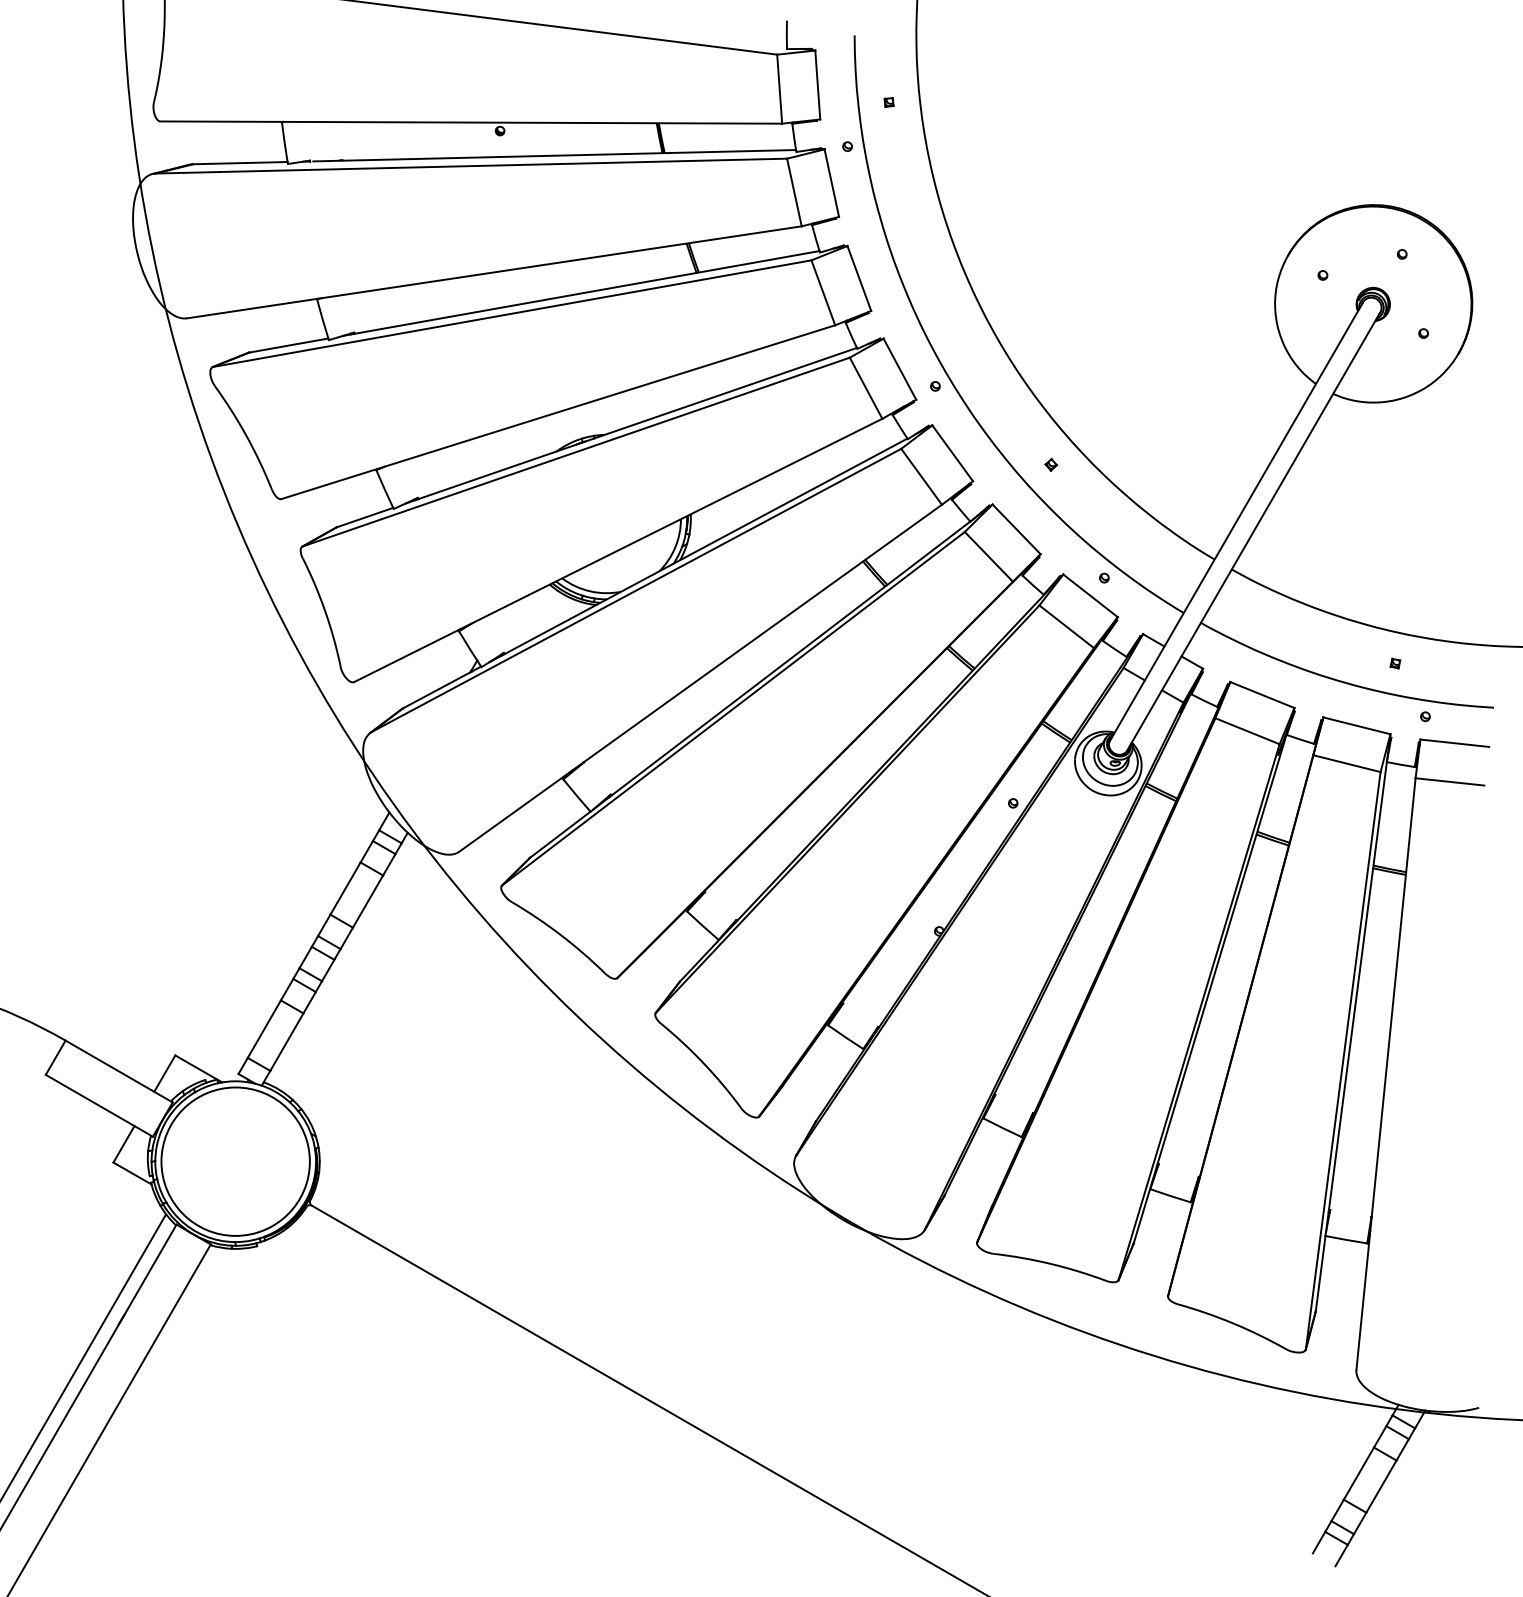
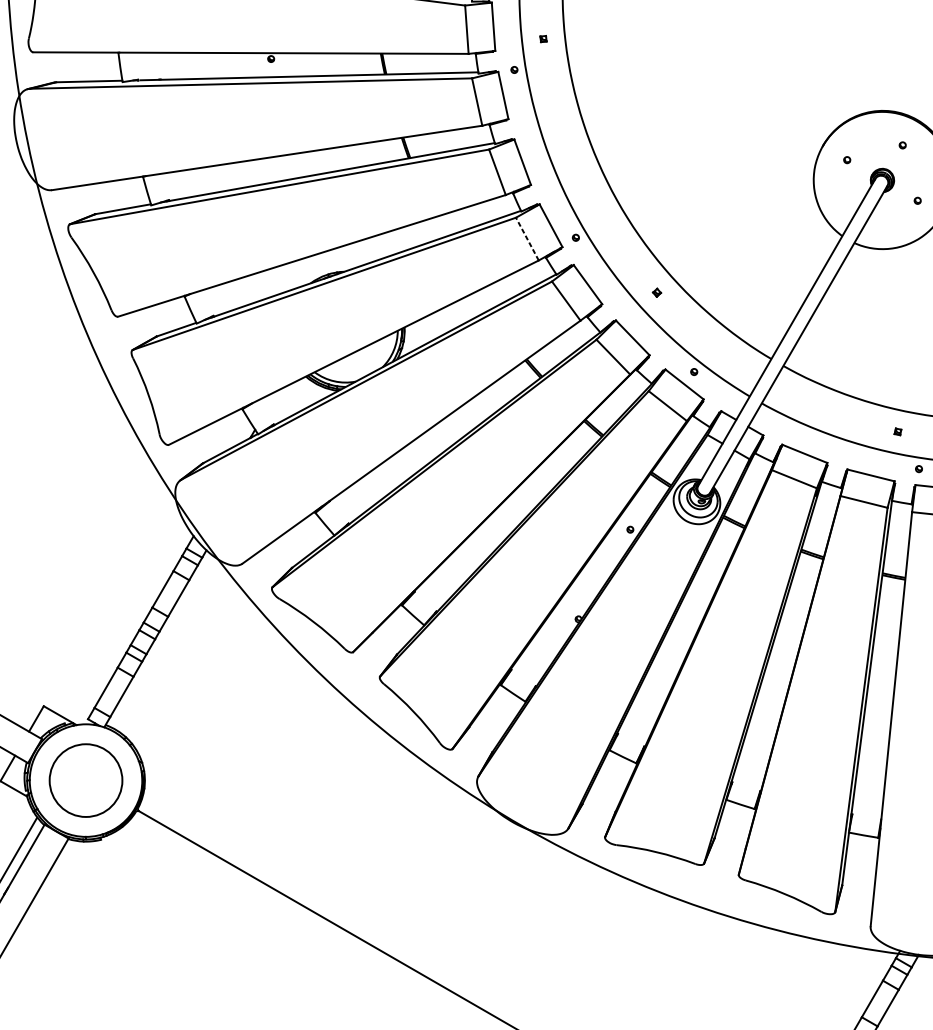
line: (866, 388) -> (527, 239), solid -> dashed
circle: (235, 1161) -> (85, 780), size x0.7

